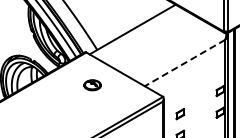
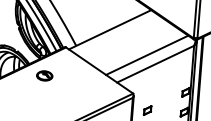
line: (175, 53) -> (147, 54), added
line: (184, 63) -> (155, 64), dashed -> solid
part: (92, 85) -> (44, 76), moved

